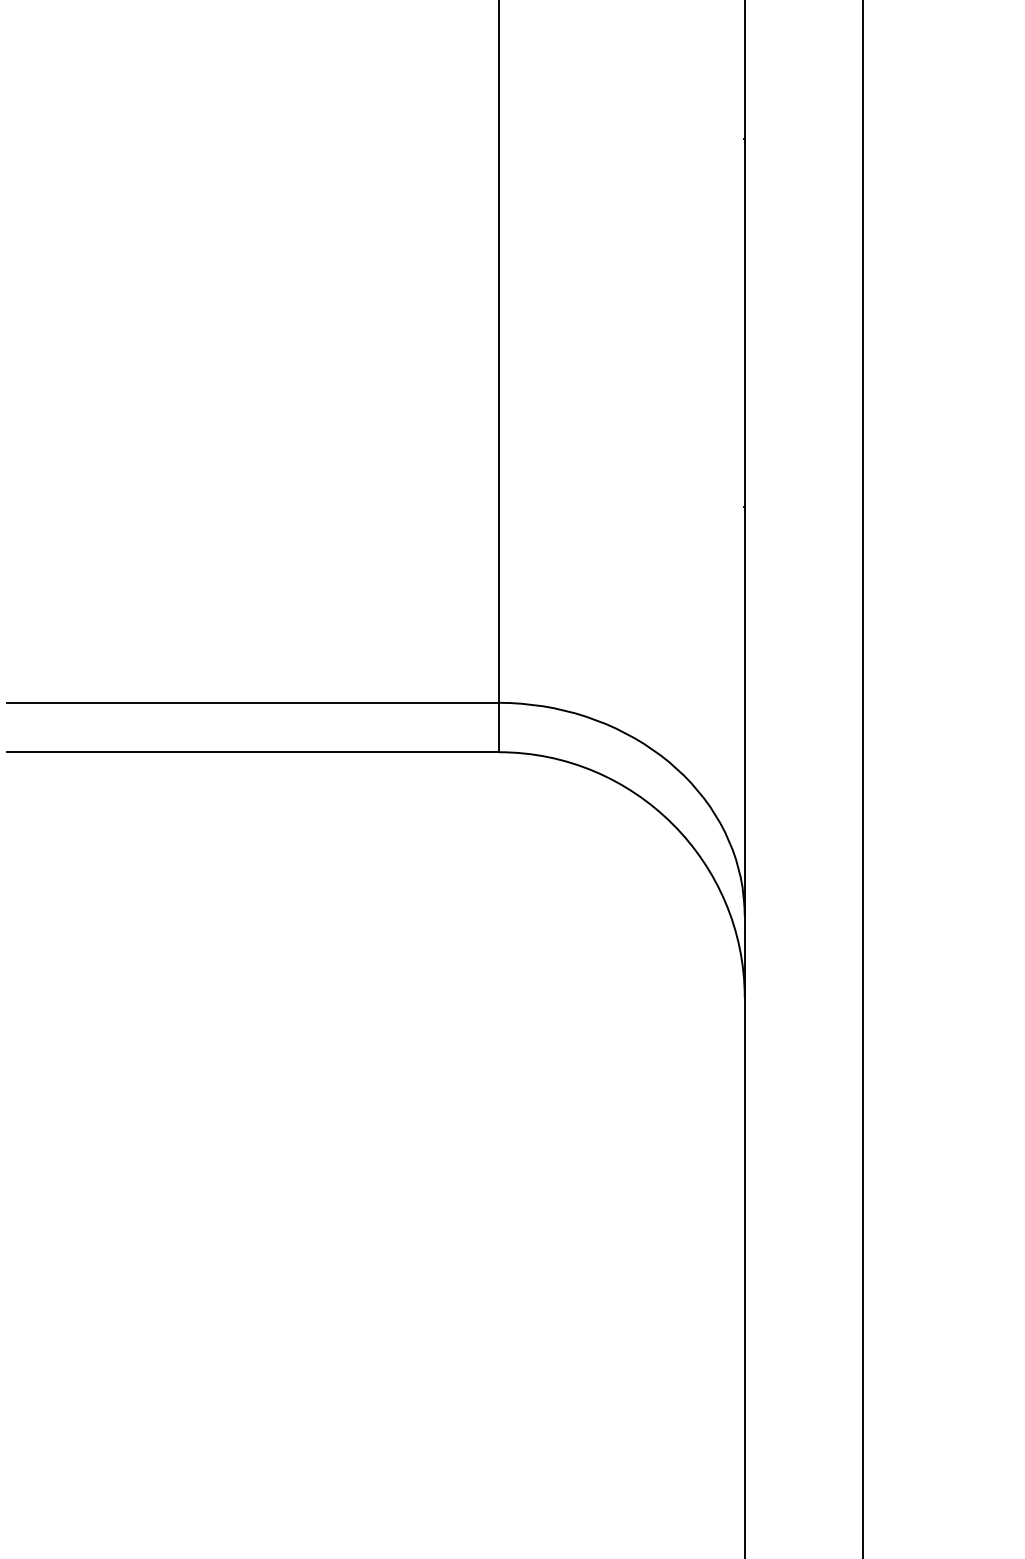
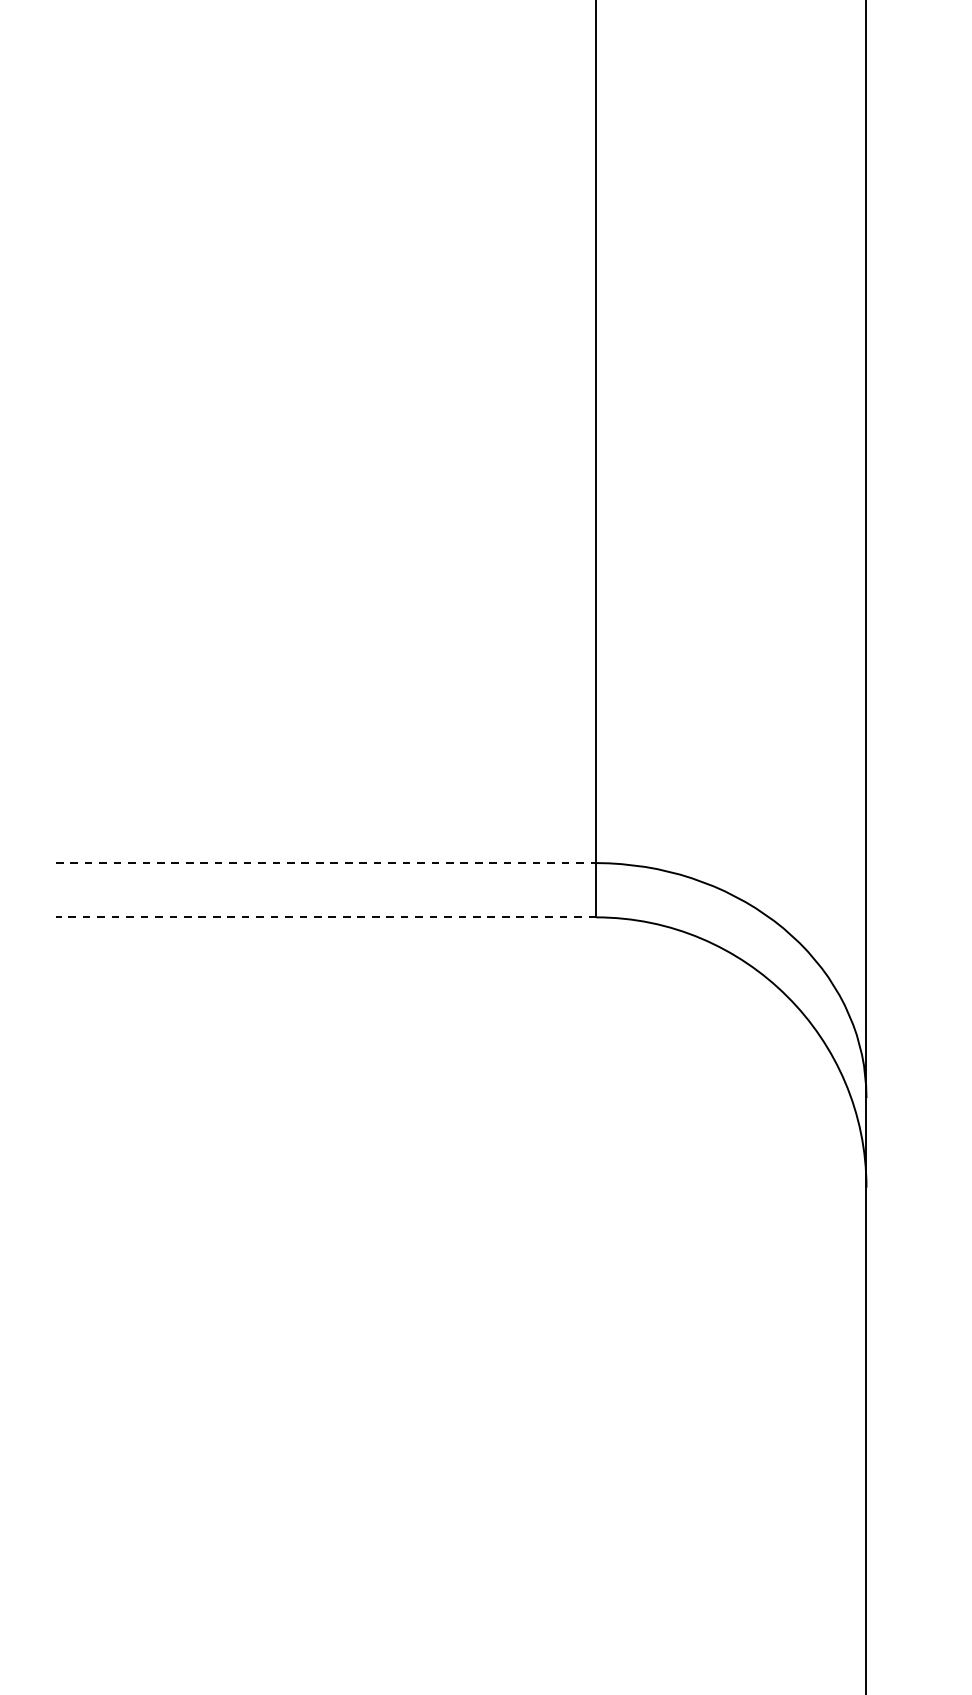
line: (253, 702) -> (326, 862), solid -> dashed
line: (253, 752) -> (326, 917), solid -> dashed

